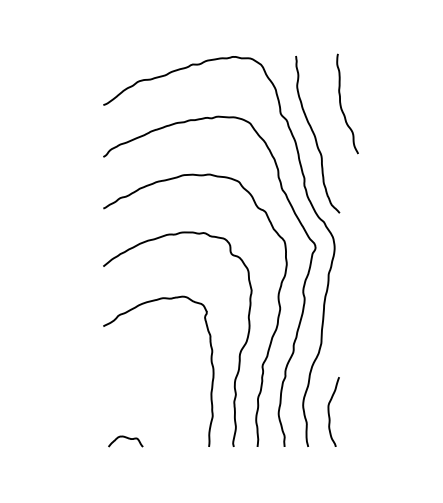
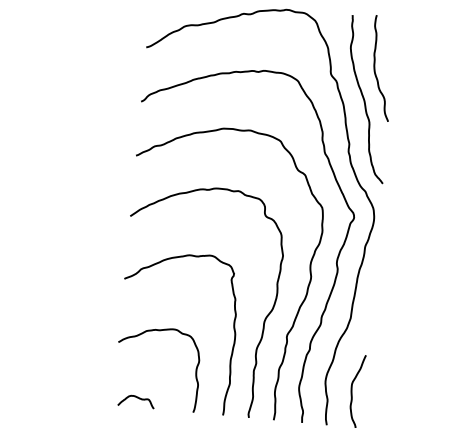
curve: (341, 103) -> (375, 67), moved
curve: (135, 373) -> (153, 331), added

